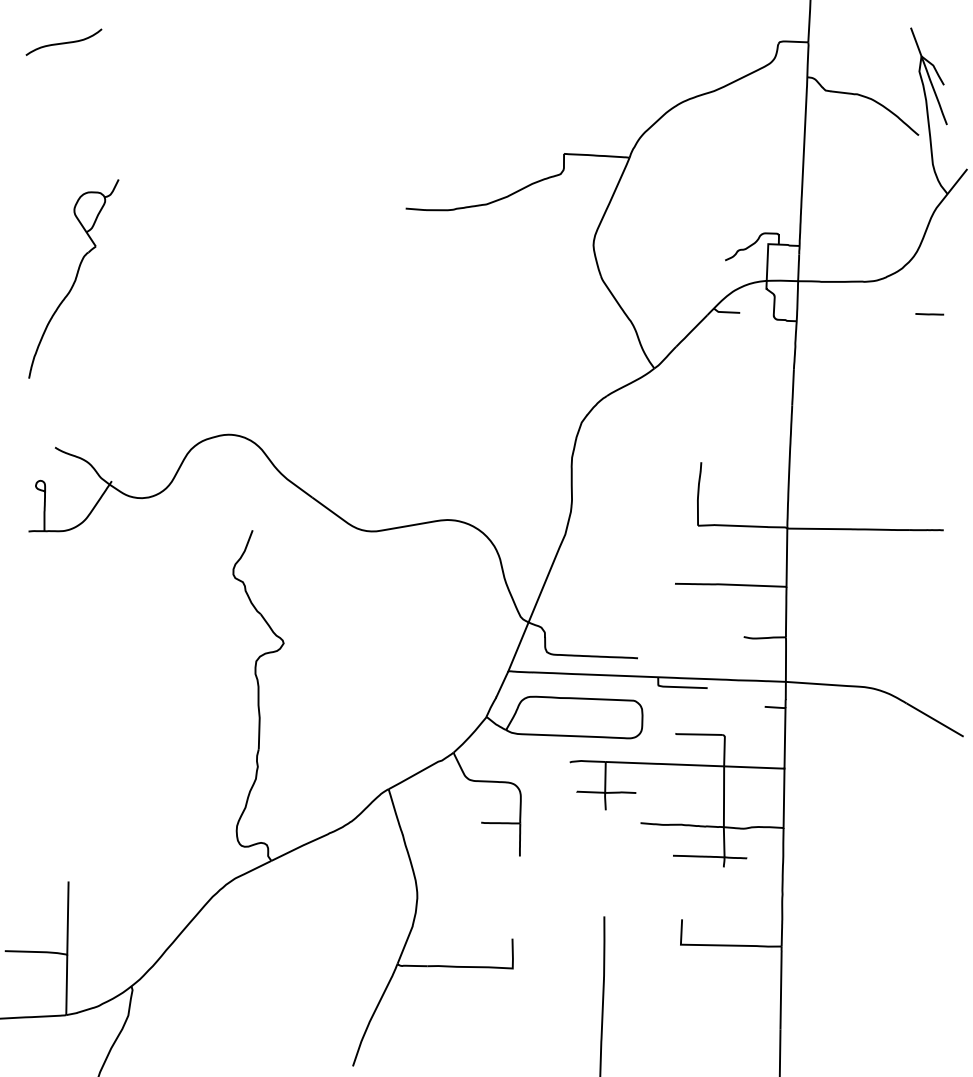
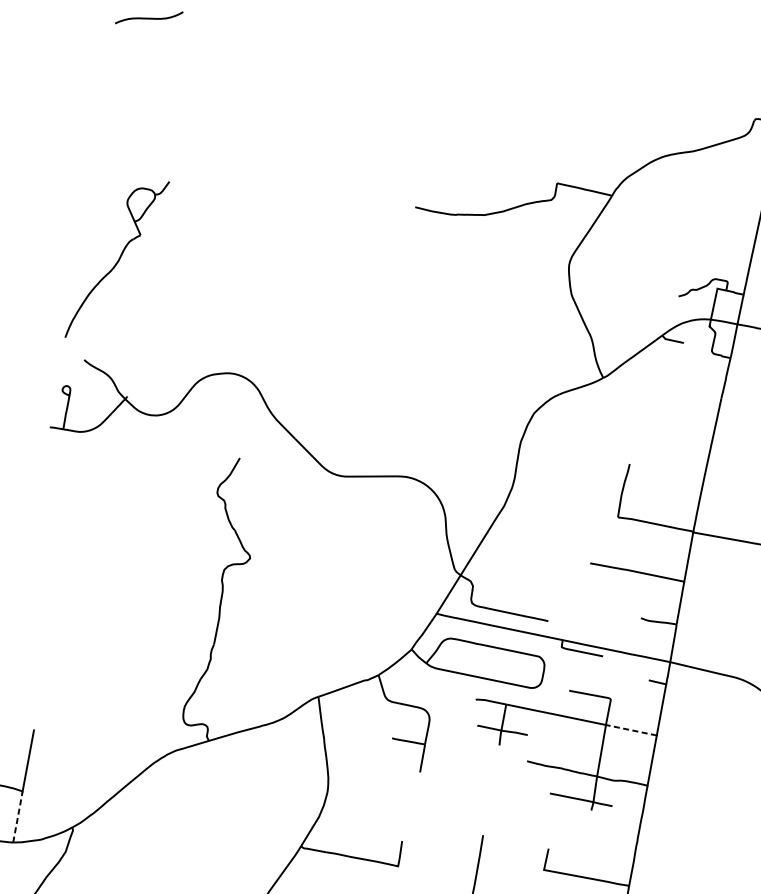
part: (73, 278) -> (117, 259), moved
line: (754, 767) -> (631, 730), solid -> dashed
line: (66, 983) -> (17, 815), solid -> dashed

